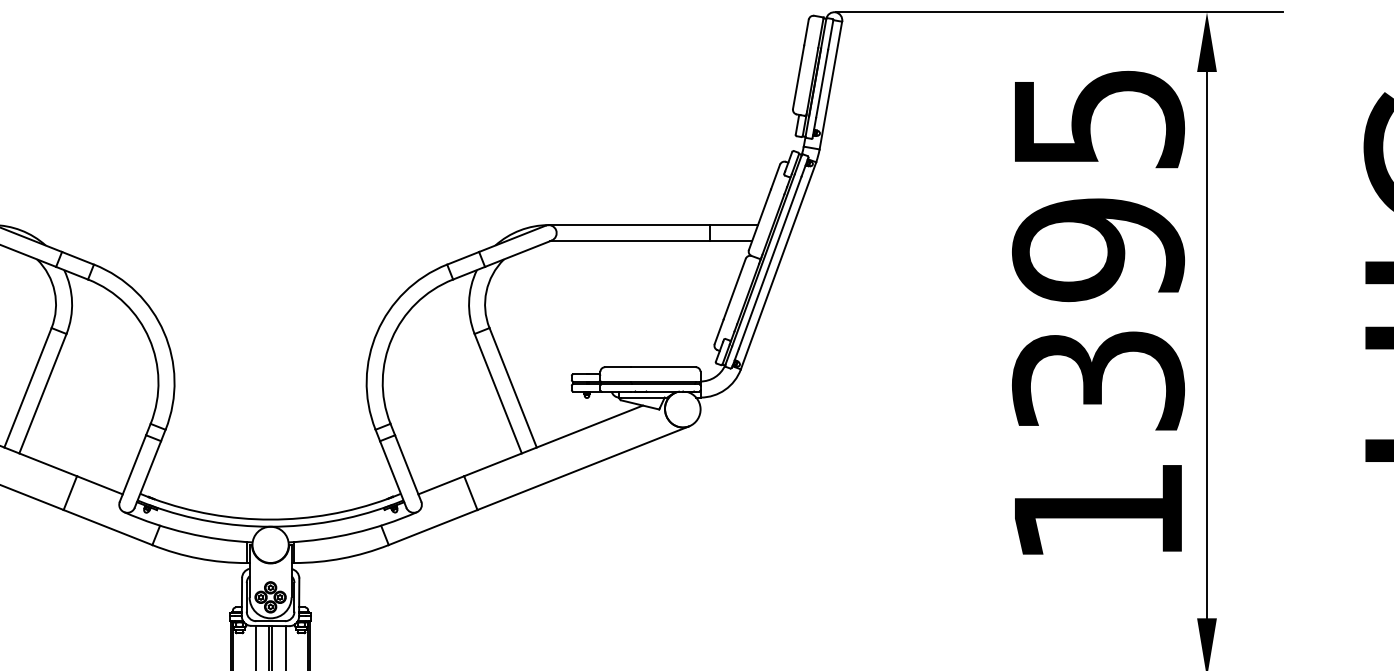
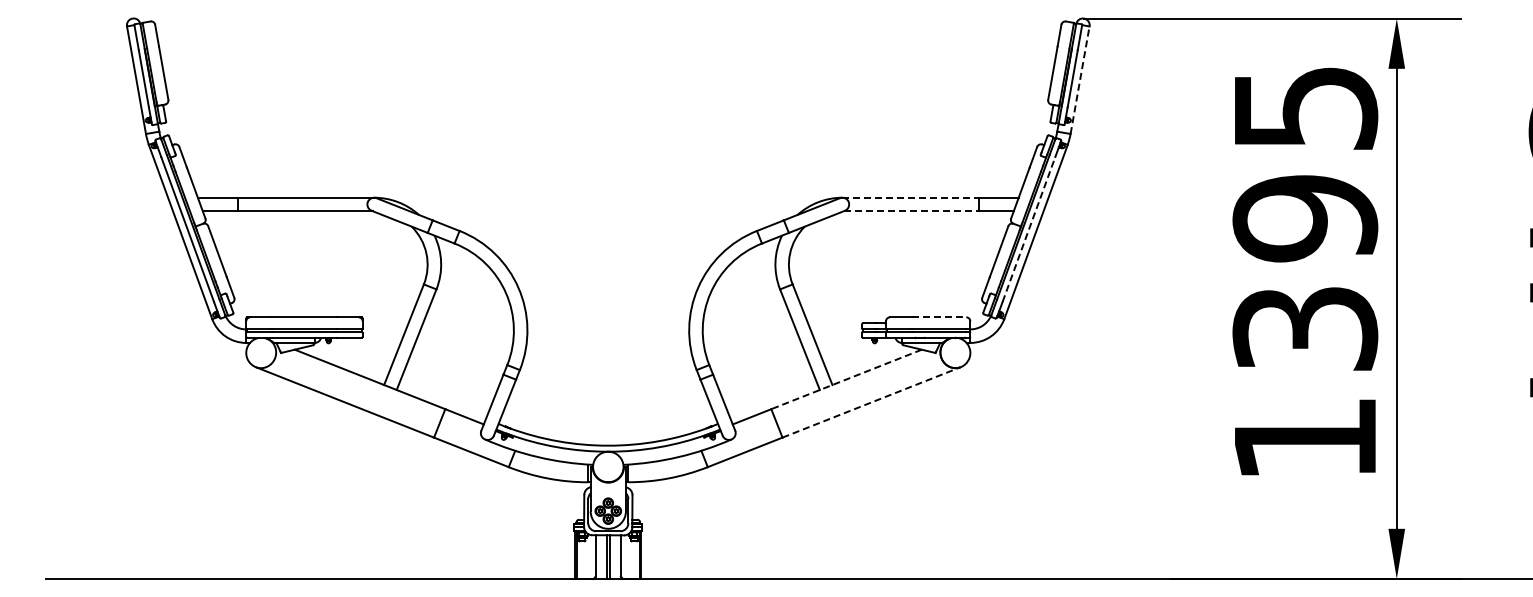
line: (831, 85) -> (1080, 80), solid -> dashed
line: (629, 224) -> (910, 197), solid -> dashed
line: (630, 241) -> (911, 211), solid -> dashed
line: (770, 261) -> (1029, 228), solid -> dashed
line: (663, 367) -> (939, 317), solid -> dashed
line: (553, 440) -> (846, 379), solid -> dashed
line: (583, 468) -> (871, 402), solid -> dashed

